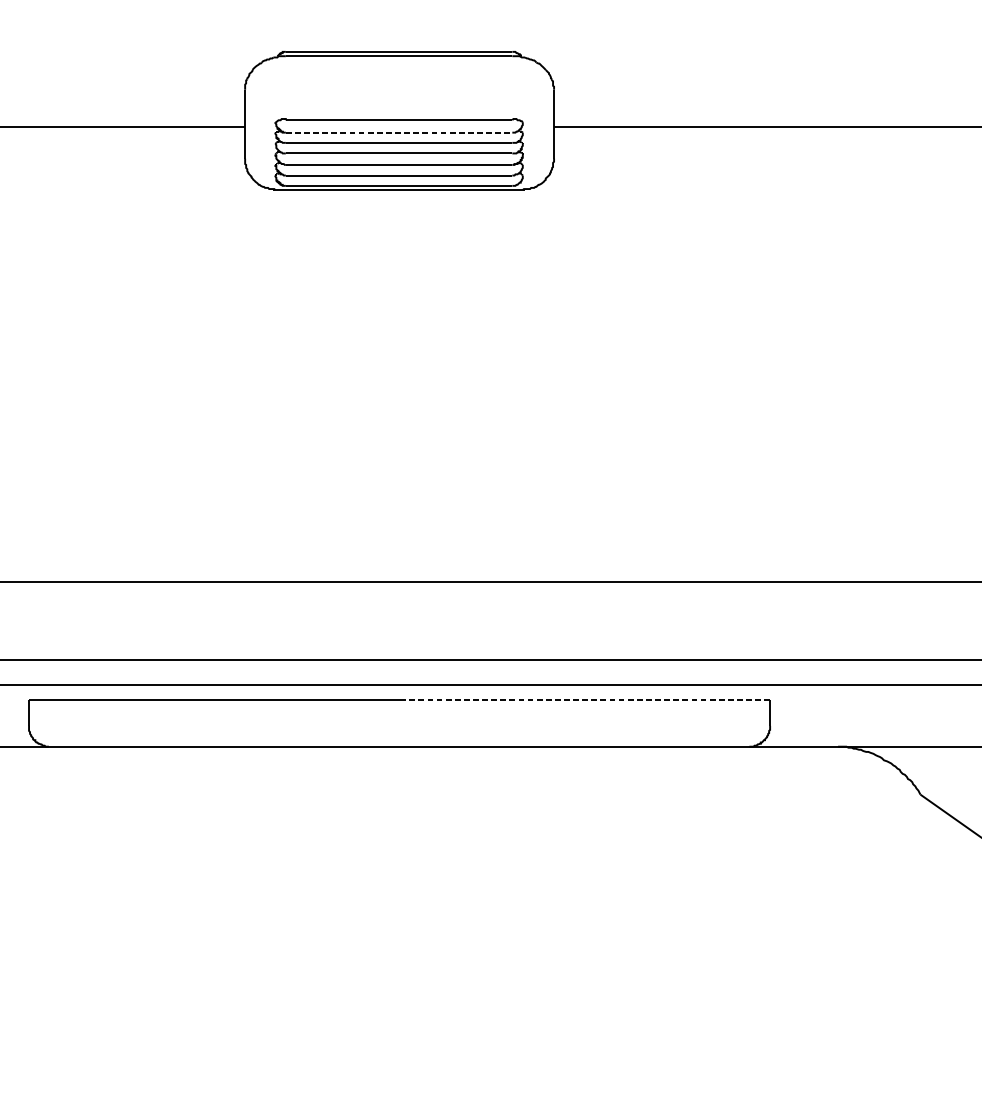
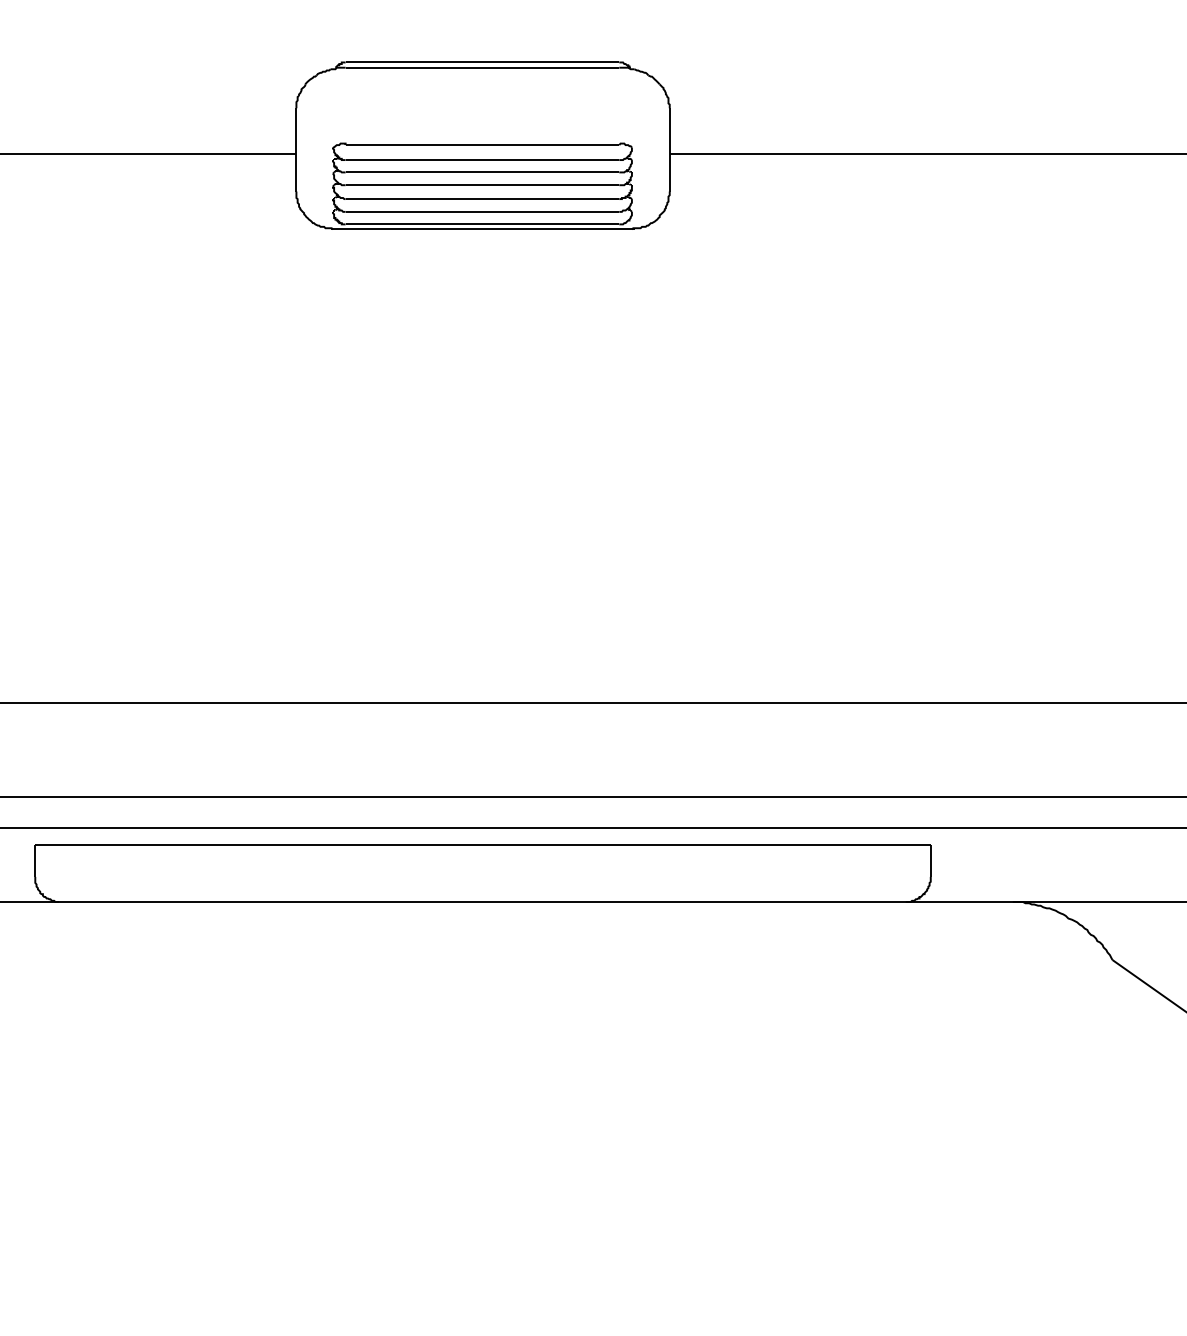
line: (399, 132) -> (482, 160), dashed -> solid
line: (584, 699) -> (706, 845), dashed -> solid

